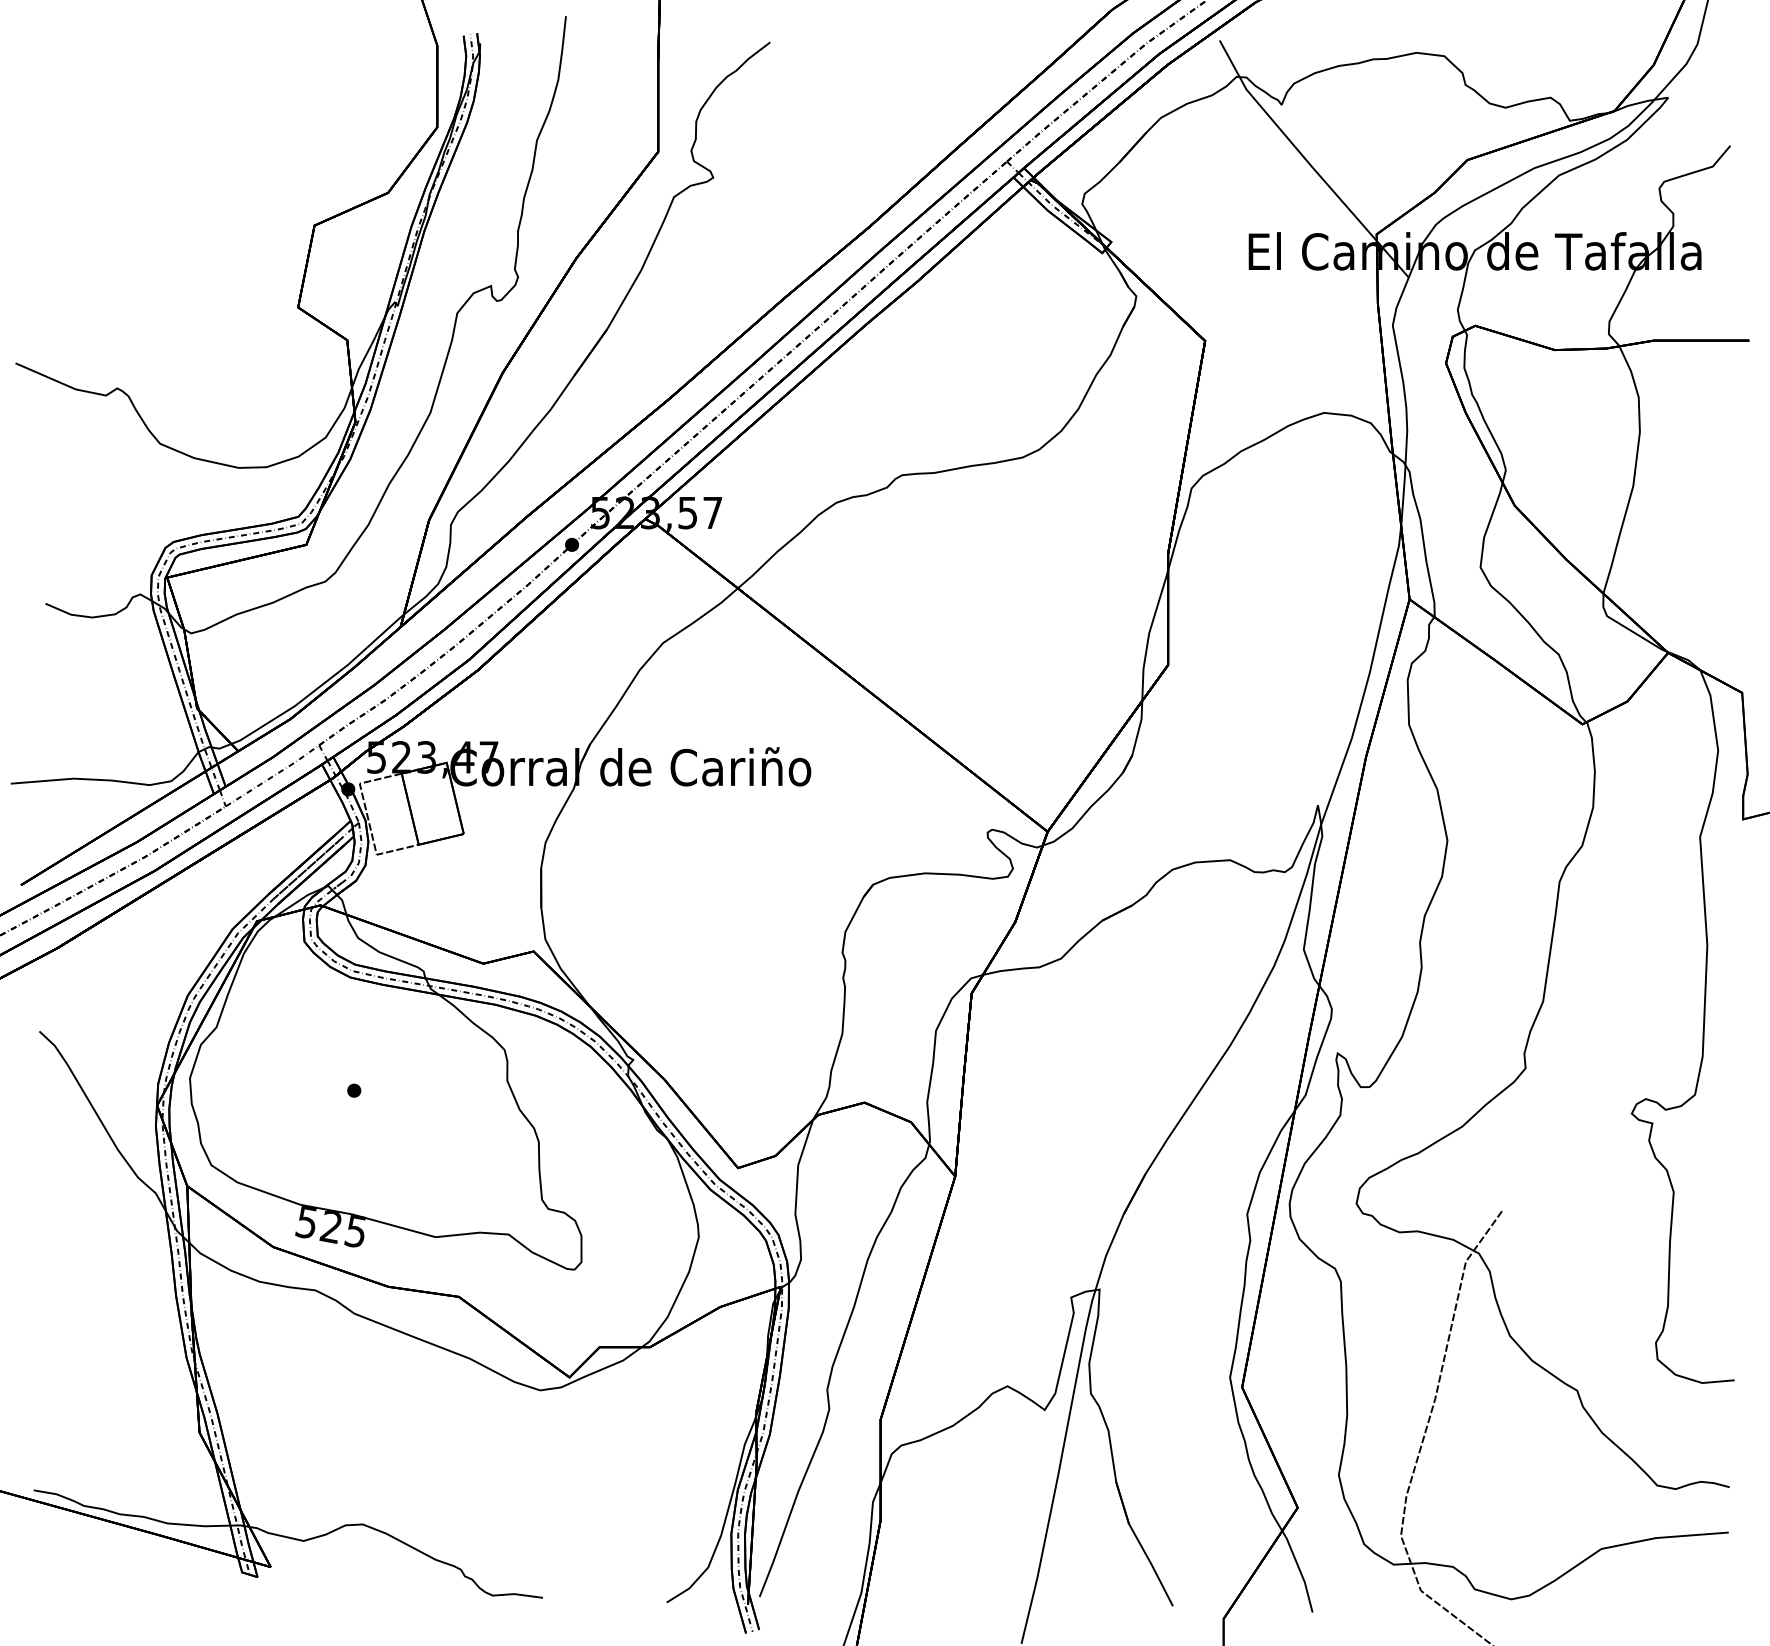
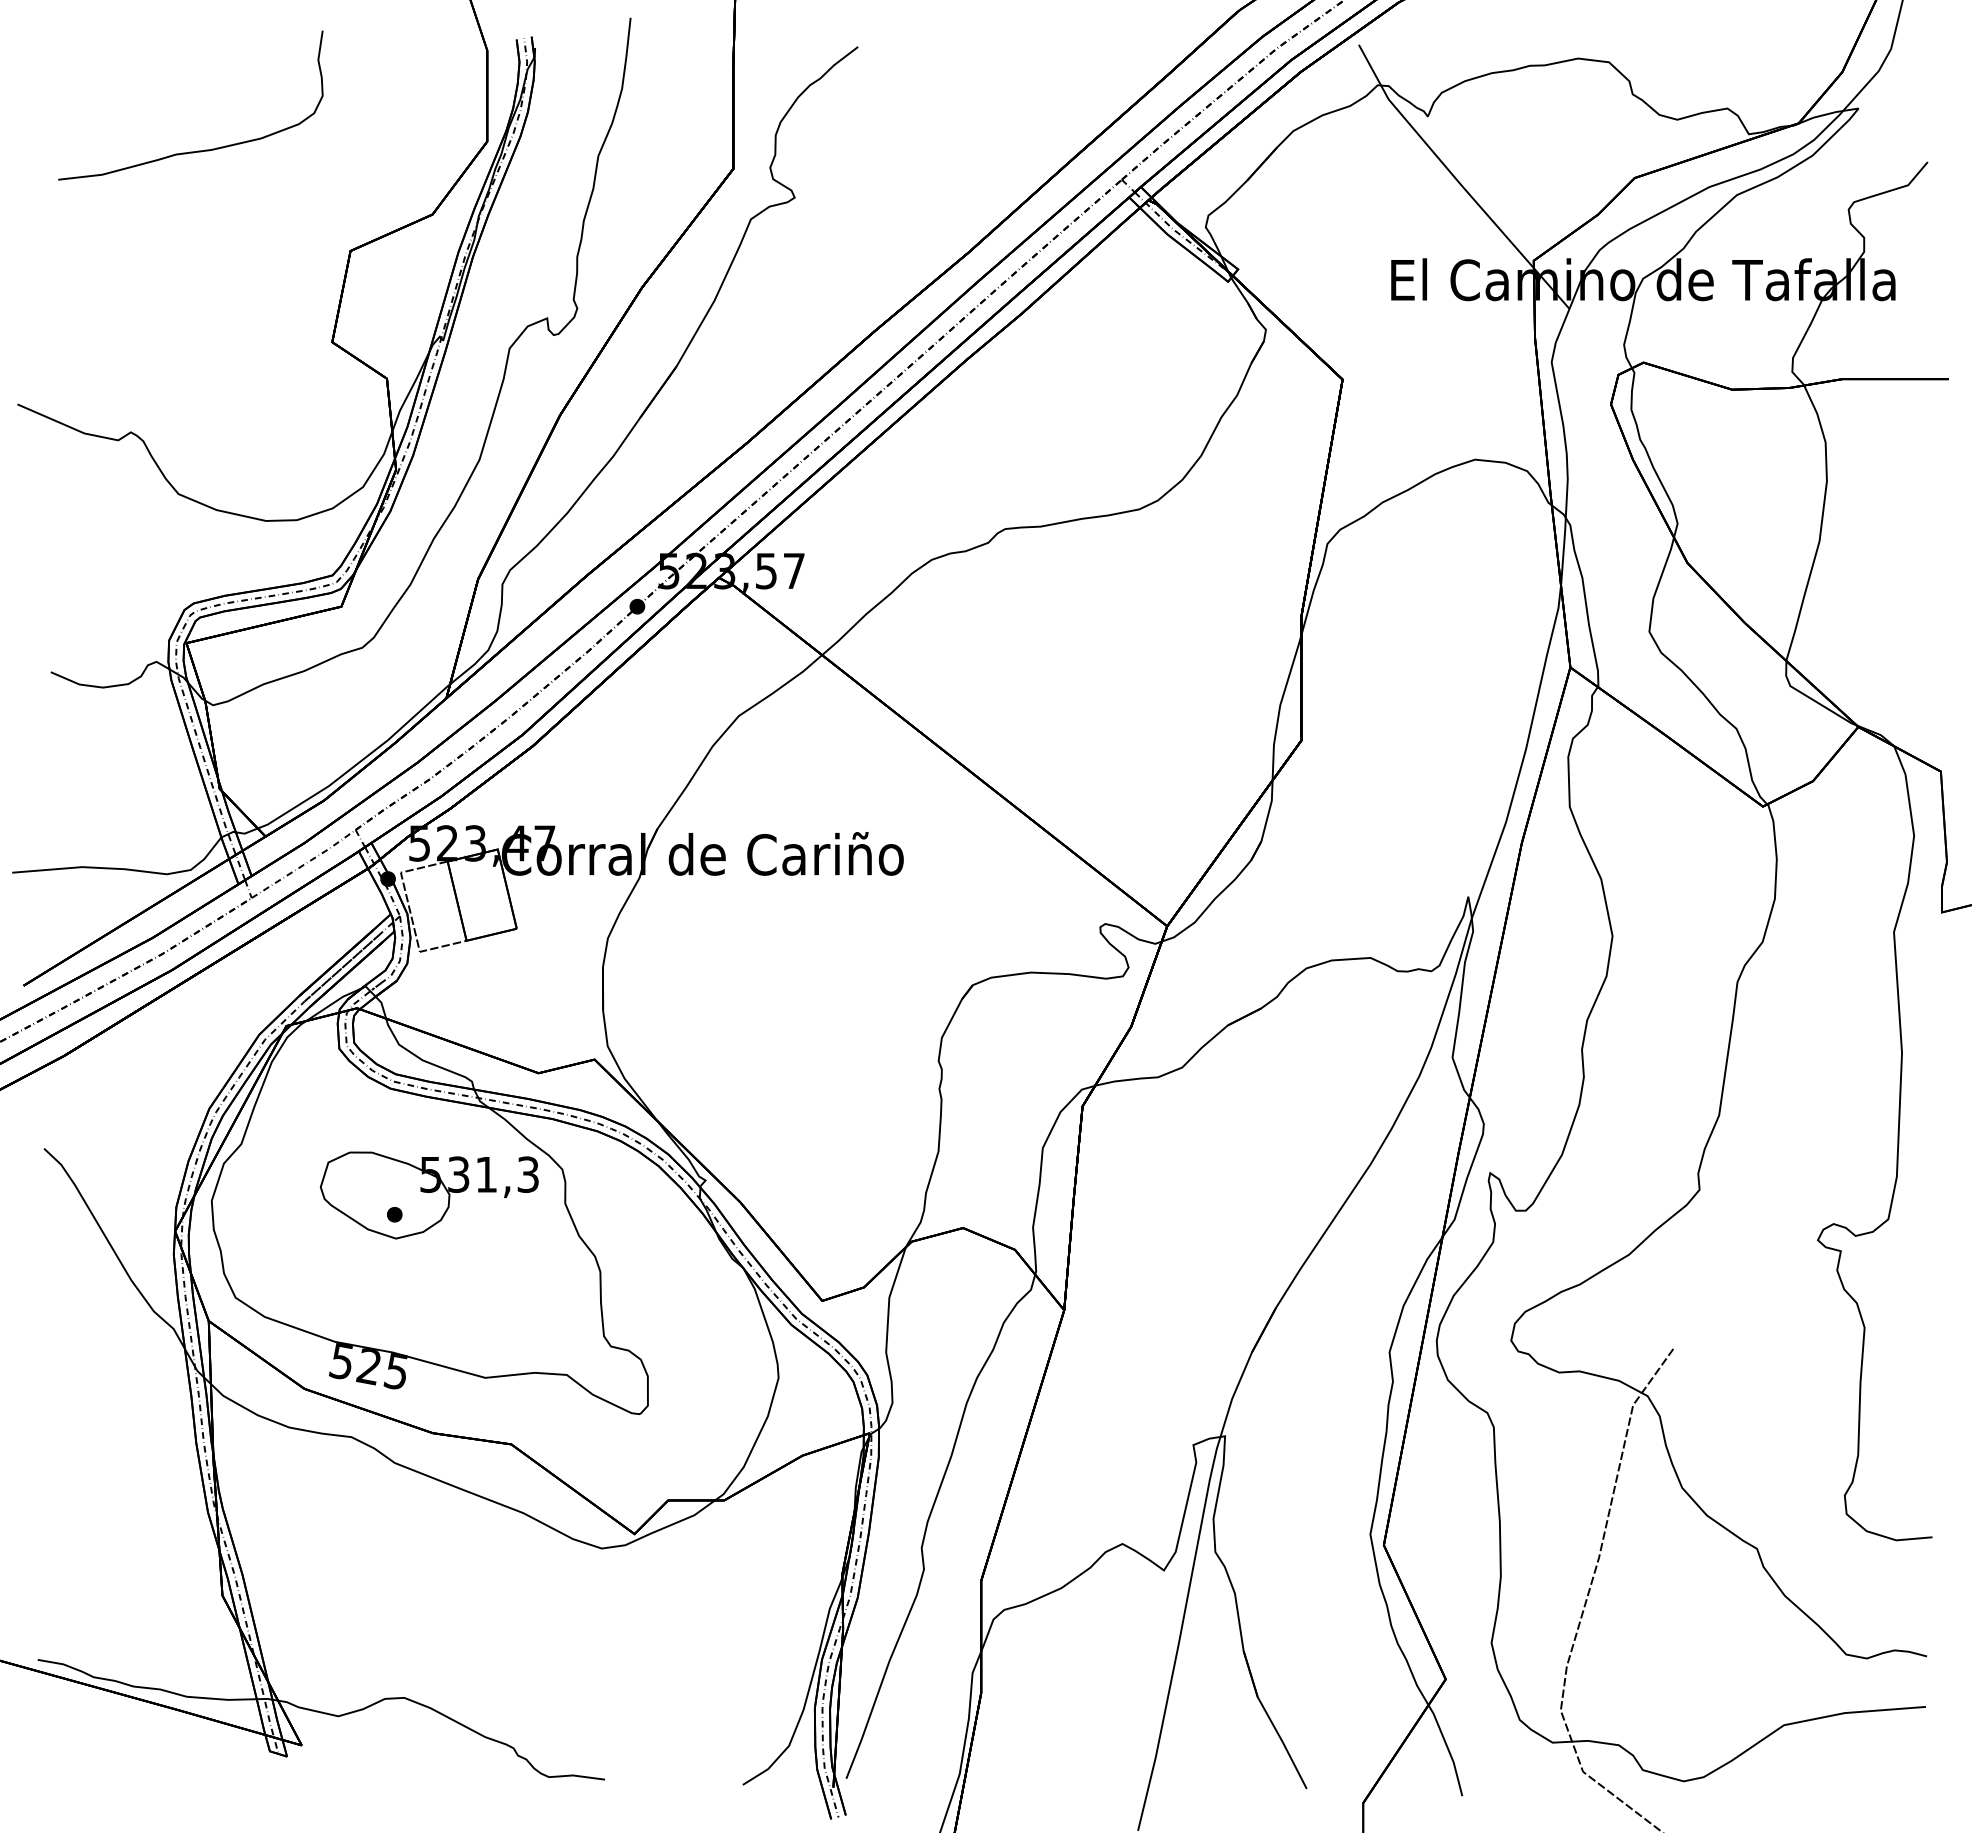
curve: (177, 135) -> (197, 150), added
part: (384, 1073) -> (428, 1195), added

